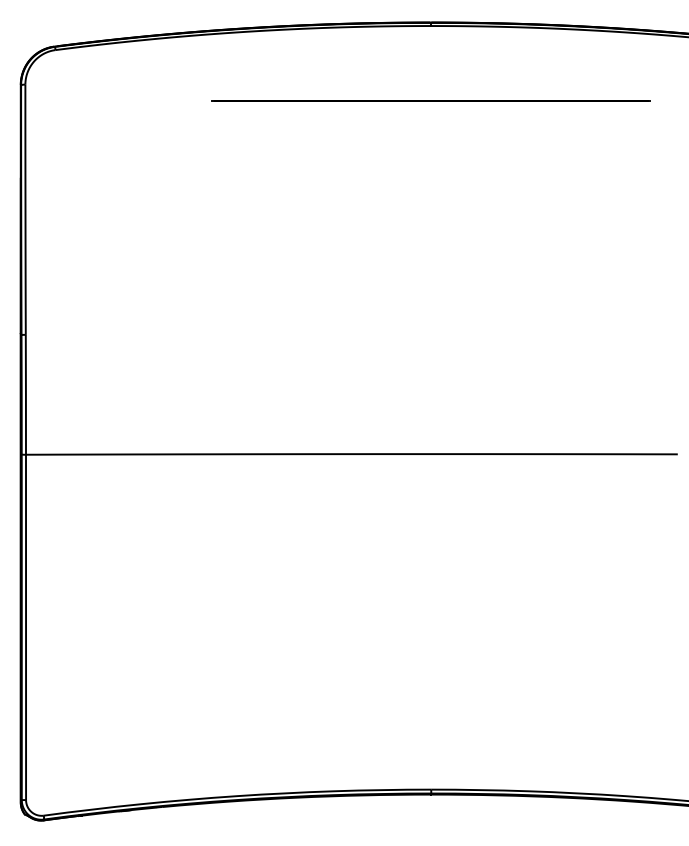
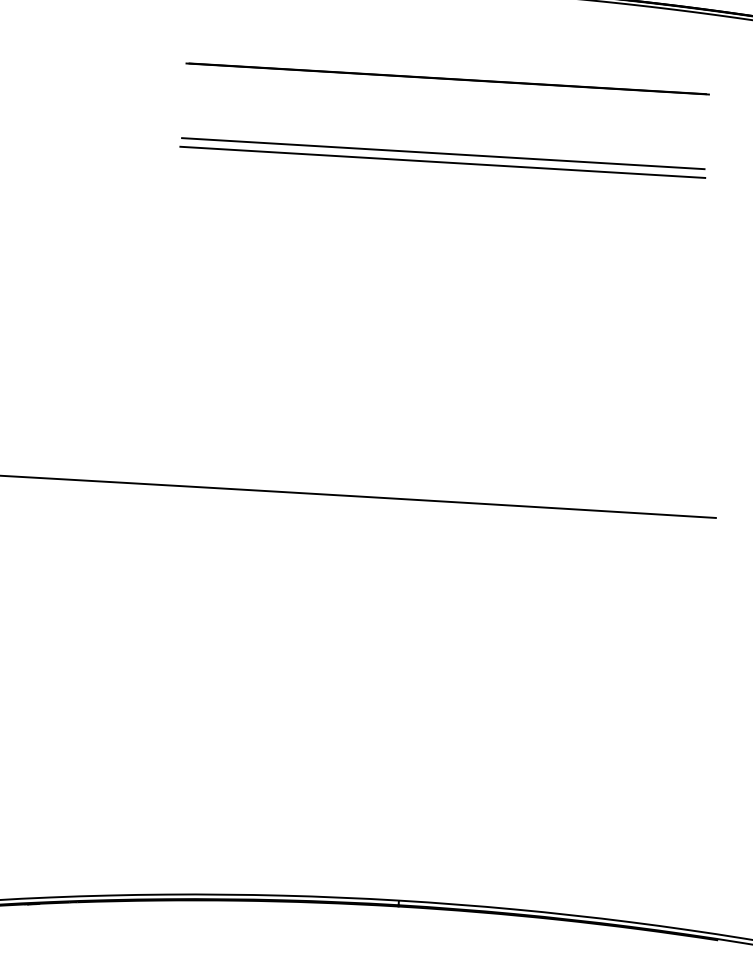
line: (431, 163) -> (443, 153), added
line: (431, 170) -> (443, 161), added

